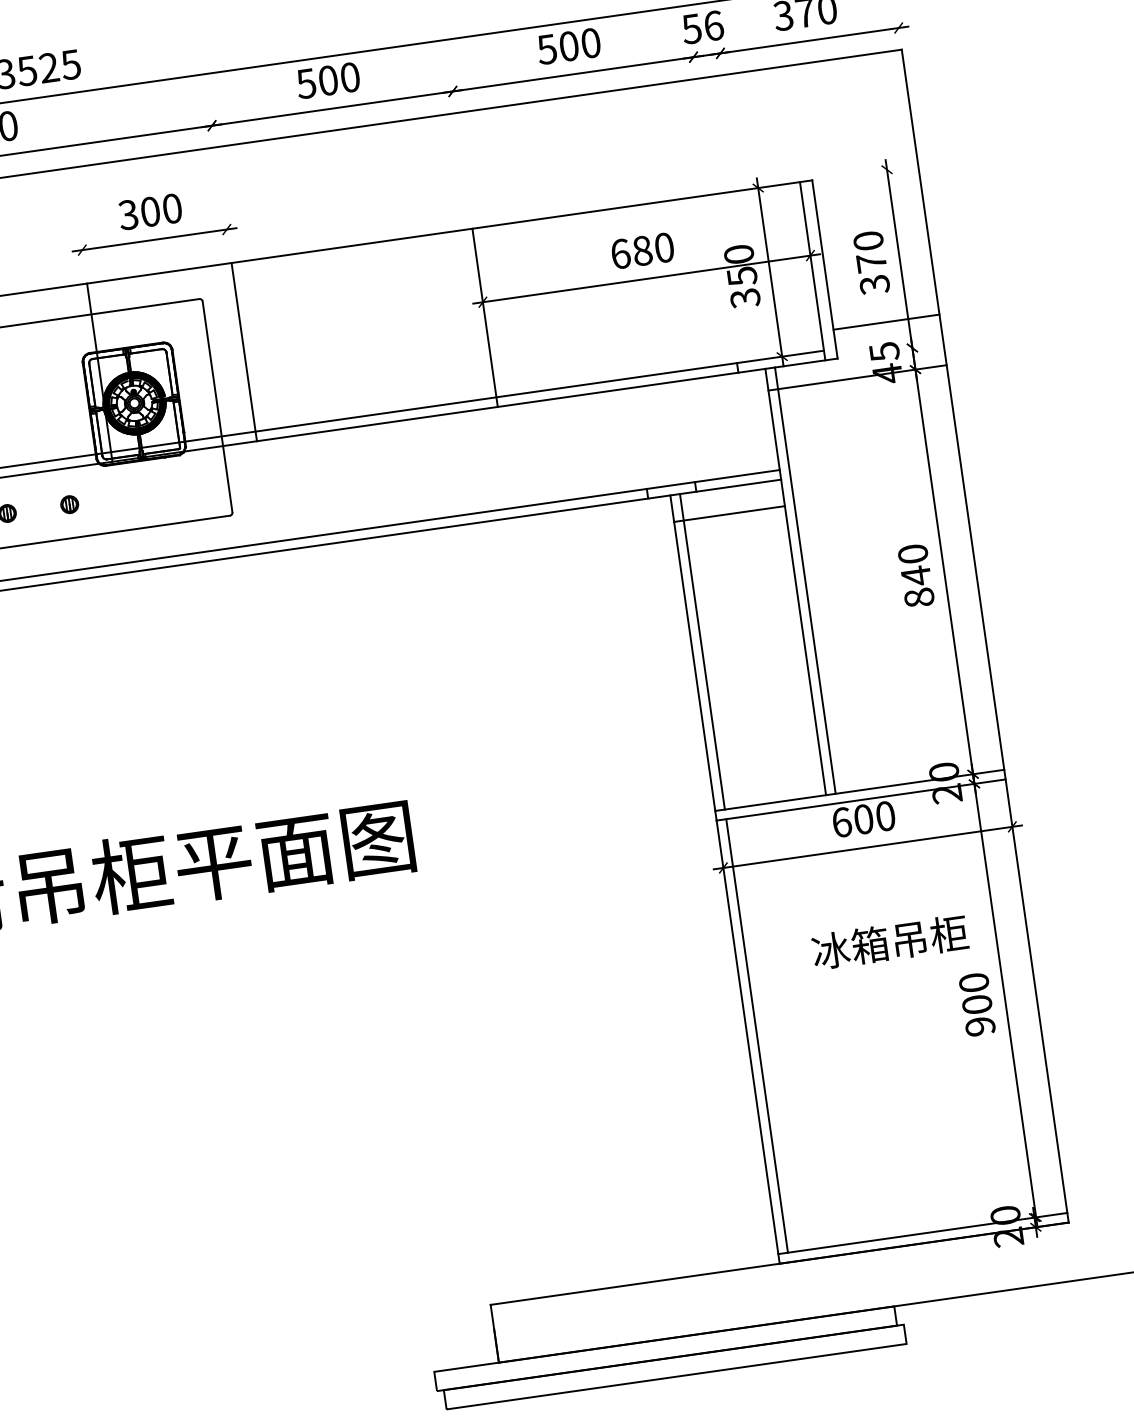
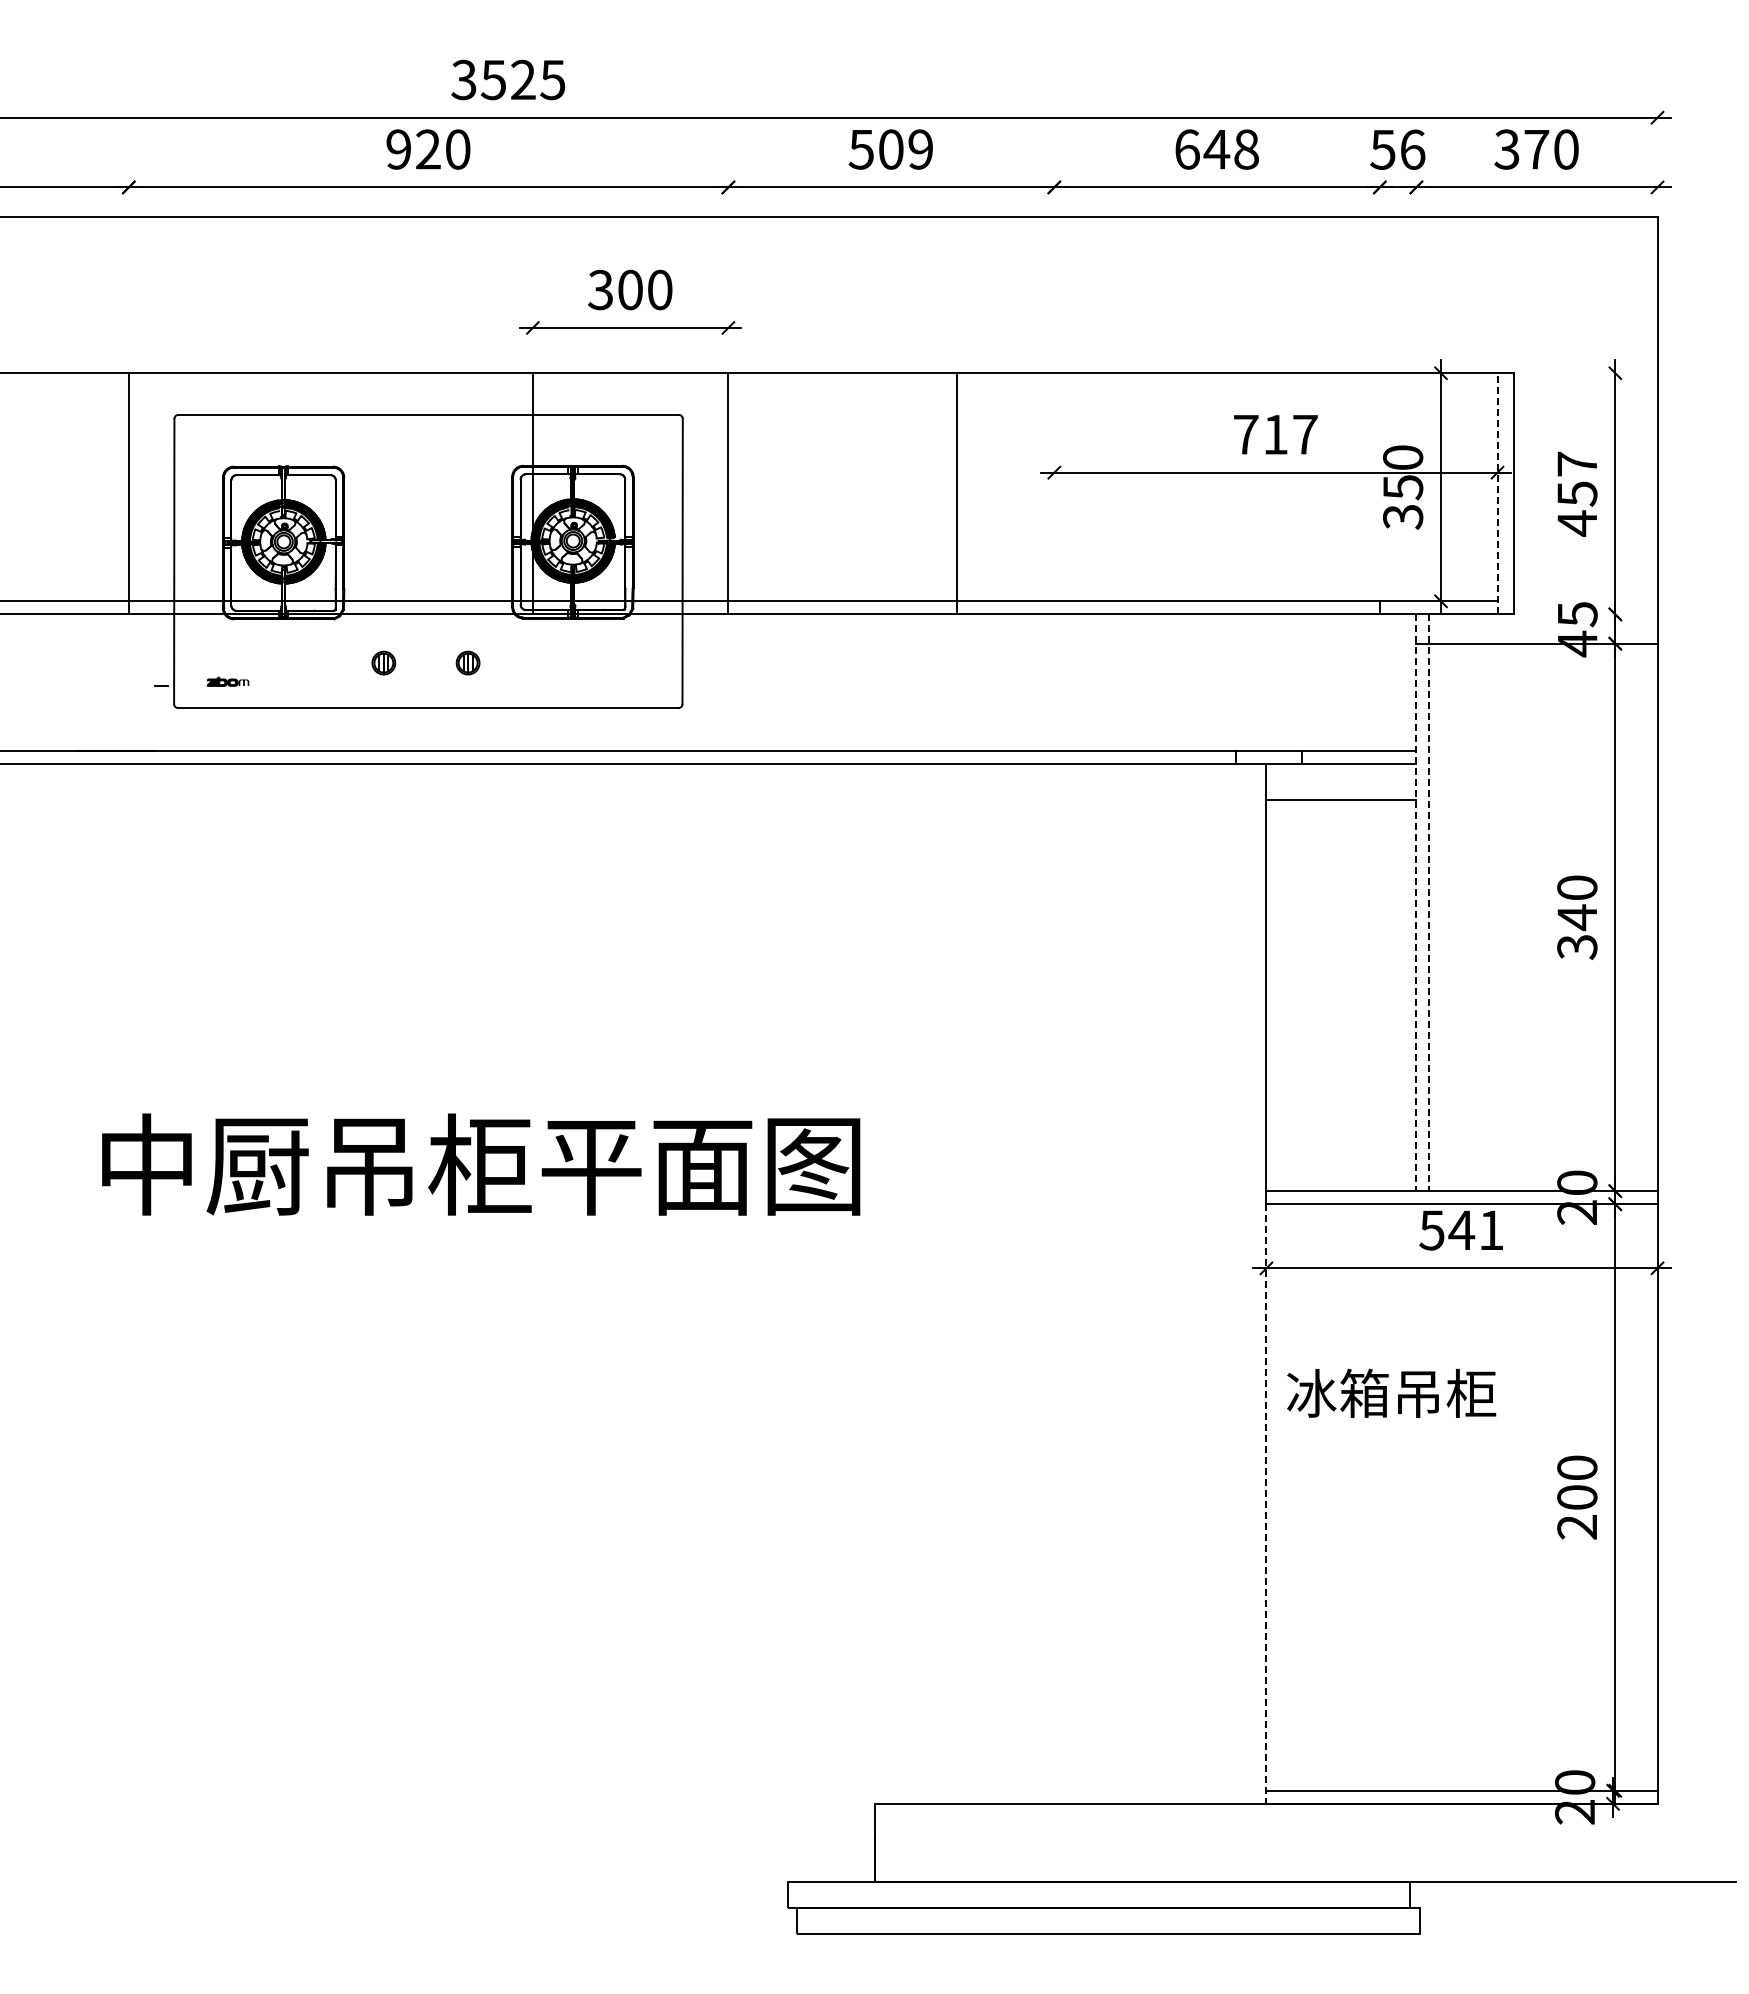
text: (568, 46) -> (1216, 149), 500 -> 648
text: (350, 77) -> (920, 149), 500 -> 509
text: (642, 250) -> (1275, 434), 680 -> 717
text: (871, 263) -> (1577, 494), 370 -> 457
line: (812, 271) -> (1497, 493), solid -> dashed
line: (485, 317) -> (957, 493), moved
line: (886, 322) -> (1585, 575), removed
line: (805, 581) -> (1429, 903), solid -> dashed
line: (795, 582) -> (1416, 903), solid -> dashed
text: (919, 597) -> (1577, 946), 840 -> 340
line: (702, 651) -> (1279, 977), removed
text: (863, 819) -> (1461, 1230), 600 -> 541
text: (889, 941) -> (1391, 1392), moved
text: (980, 1026) -> (1577, 1527), 900 -> 200
line: (757, 1035) -> (1279, 1497), removed
line: (748, 1042) -> (1266, 1504), solid -> dashed

